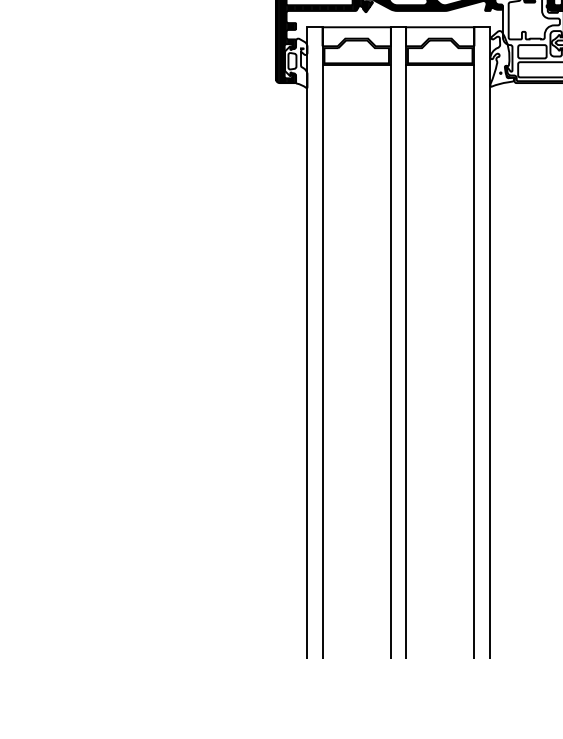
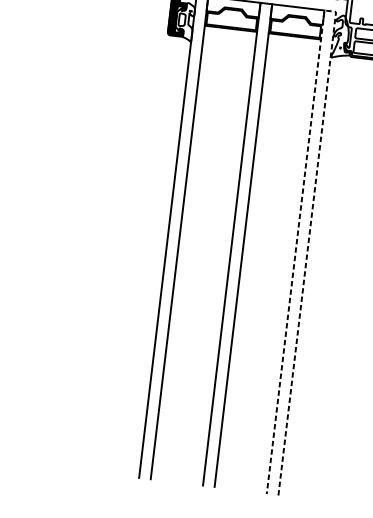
line: (482, 27) -> (330, 11), solid -> dashed

